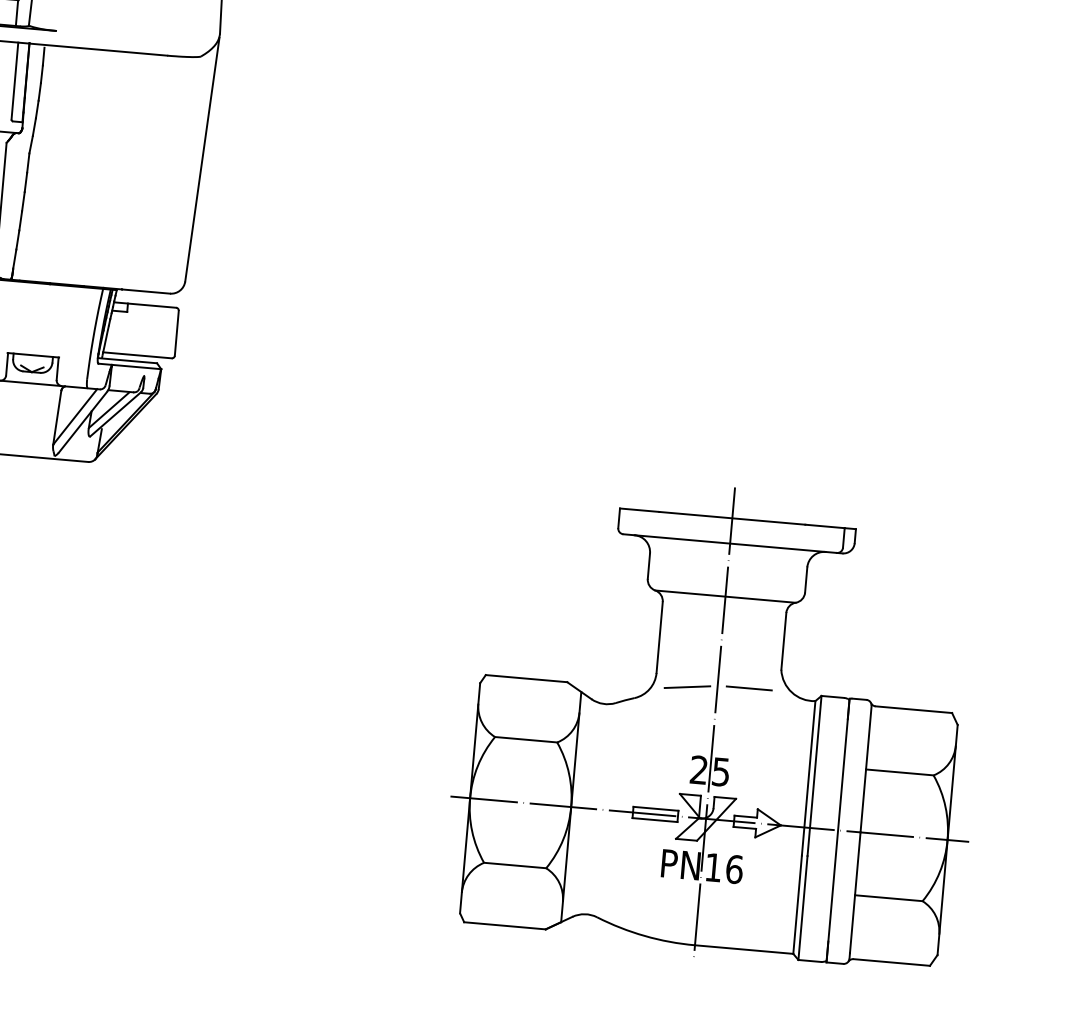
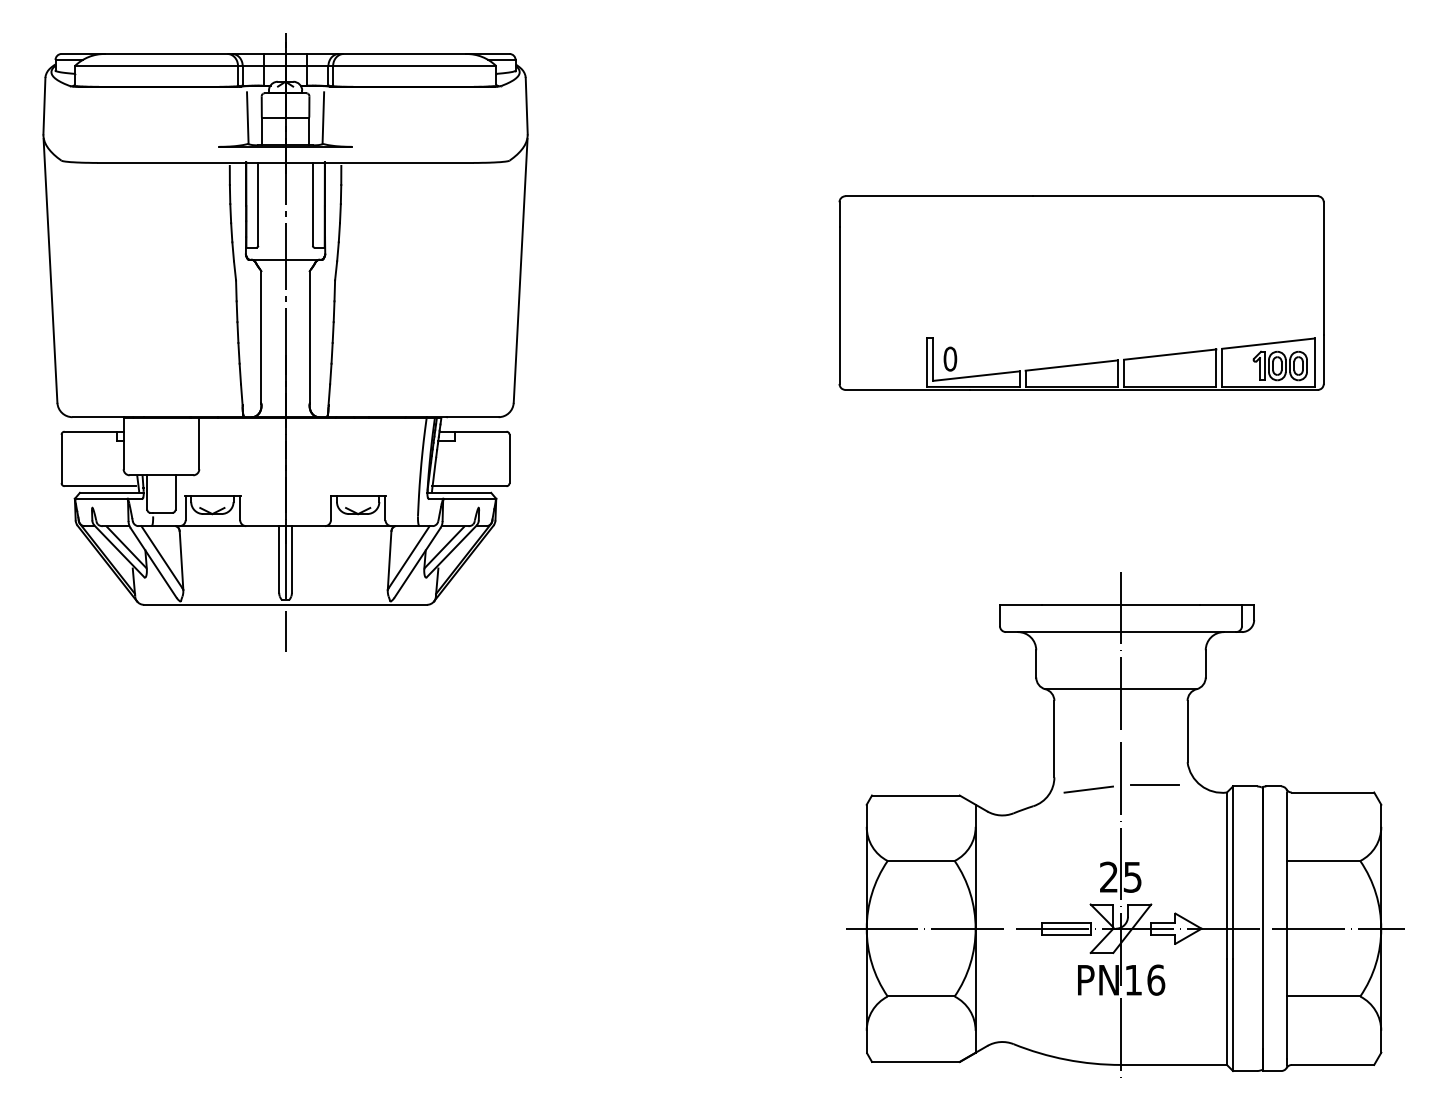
part: (721, 225) -> (1081, 292), added

